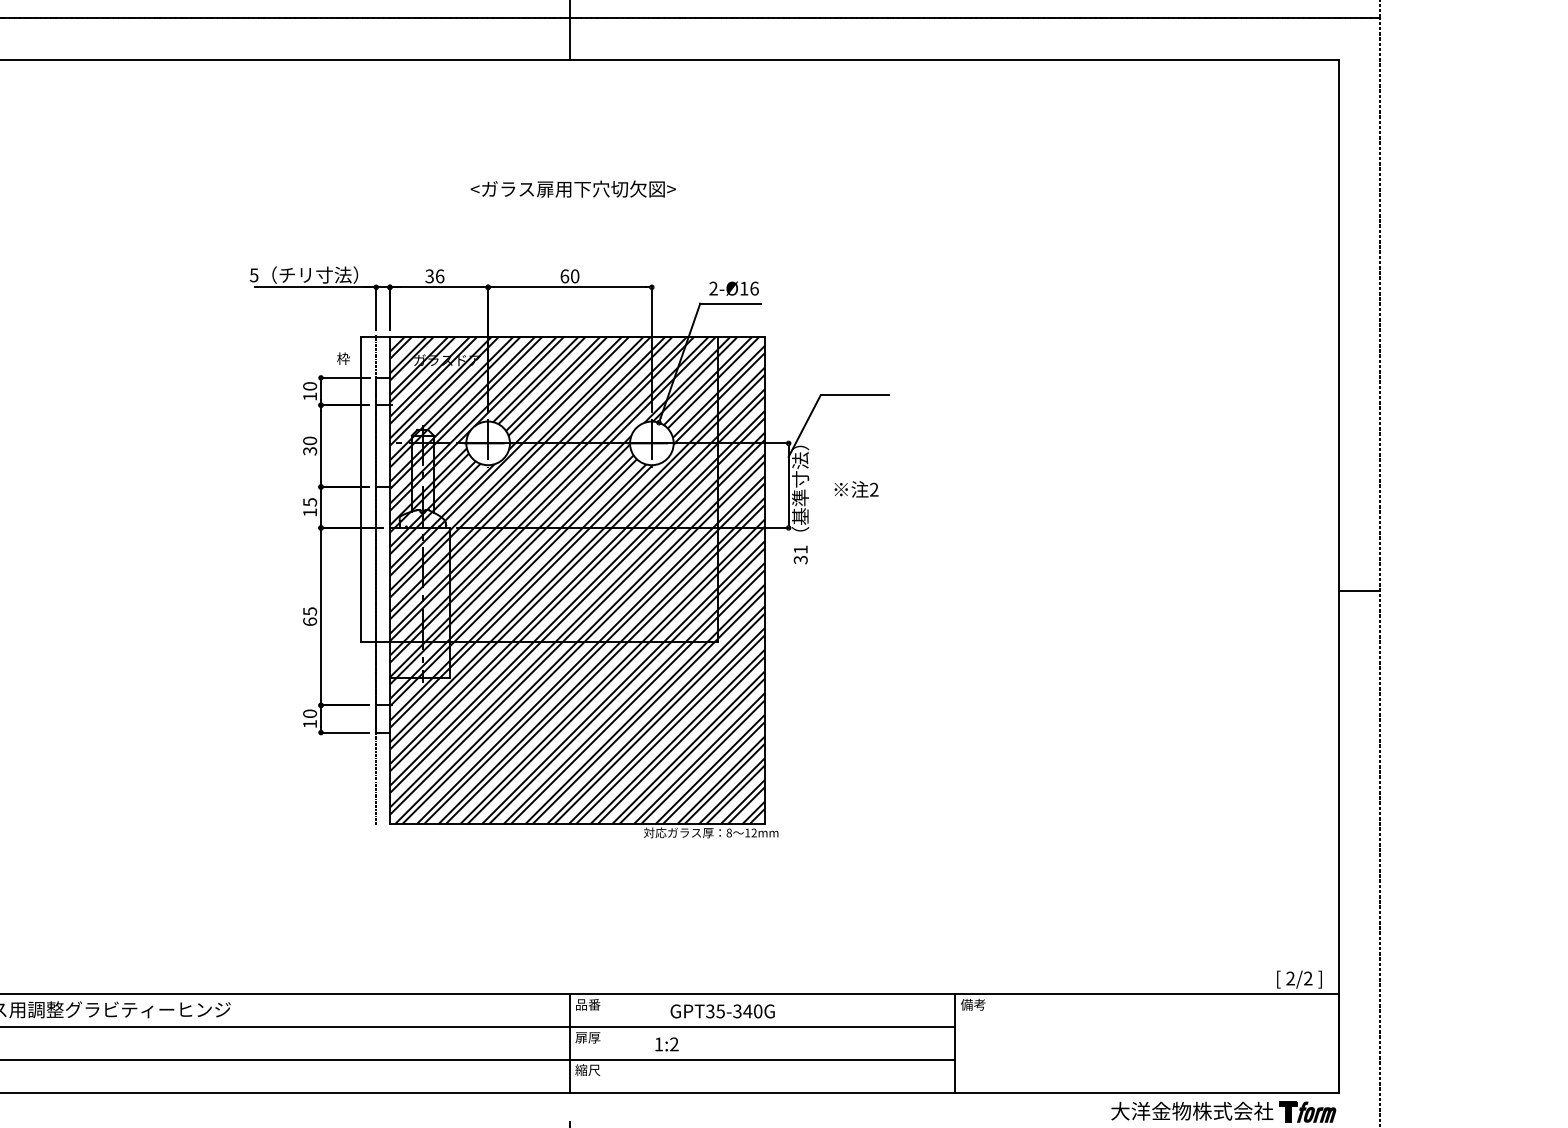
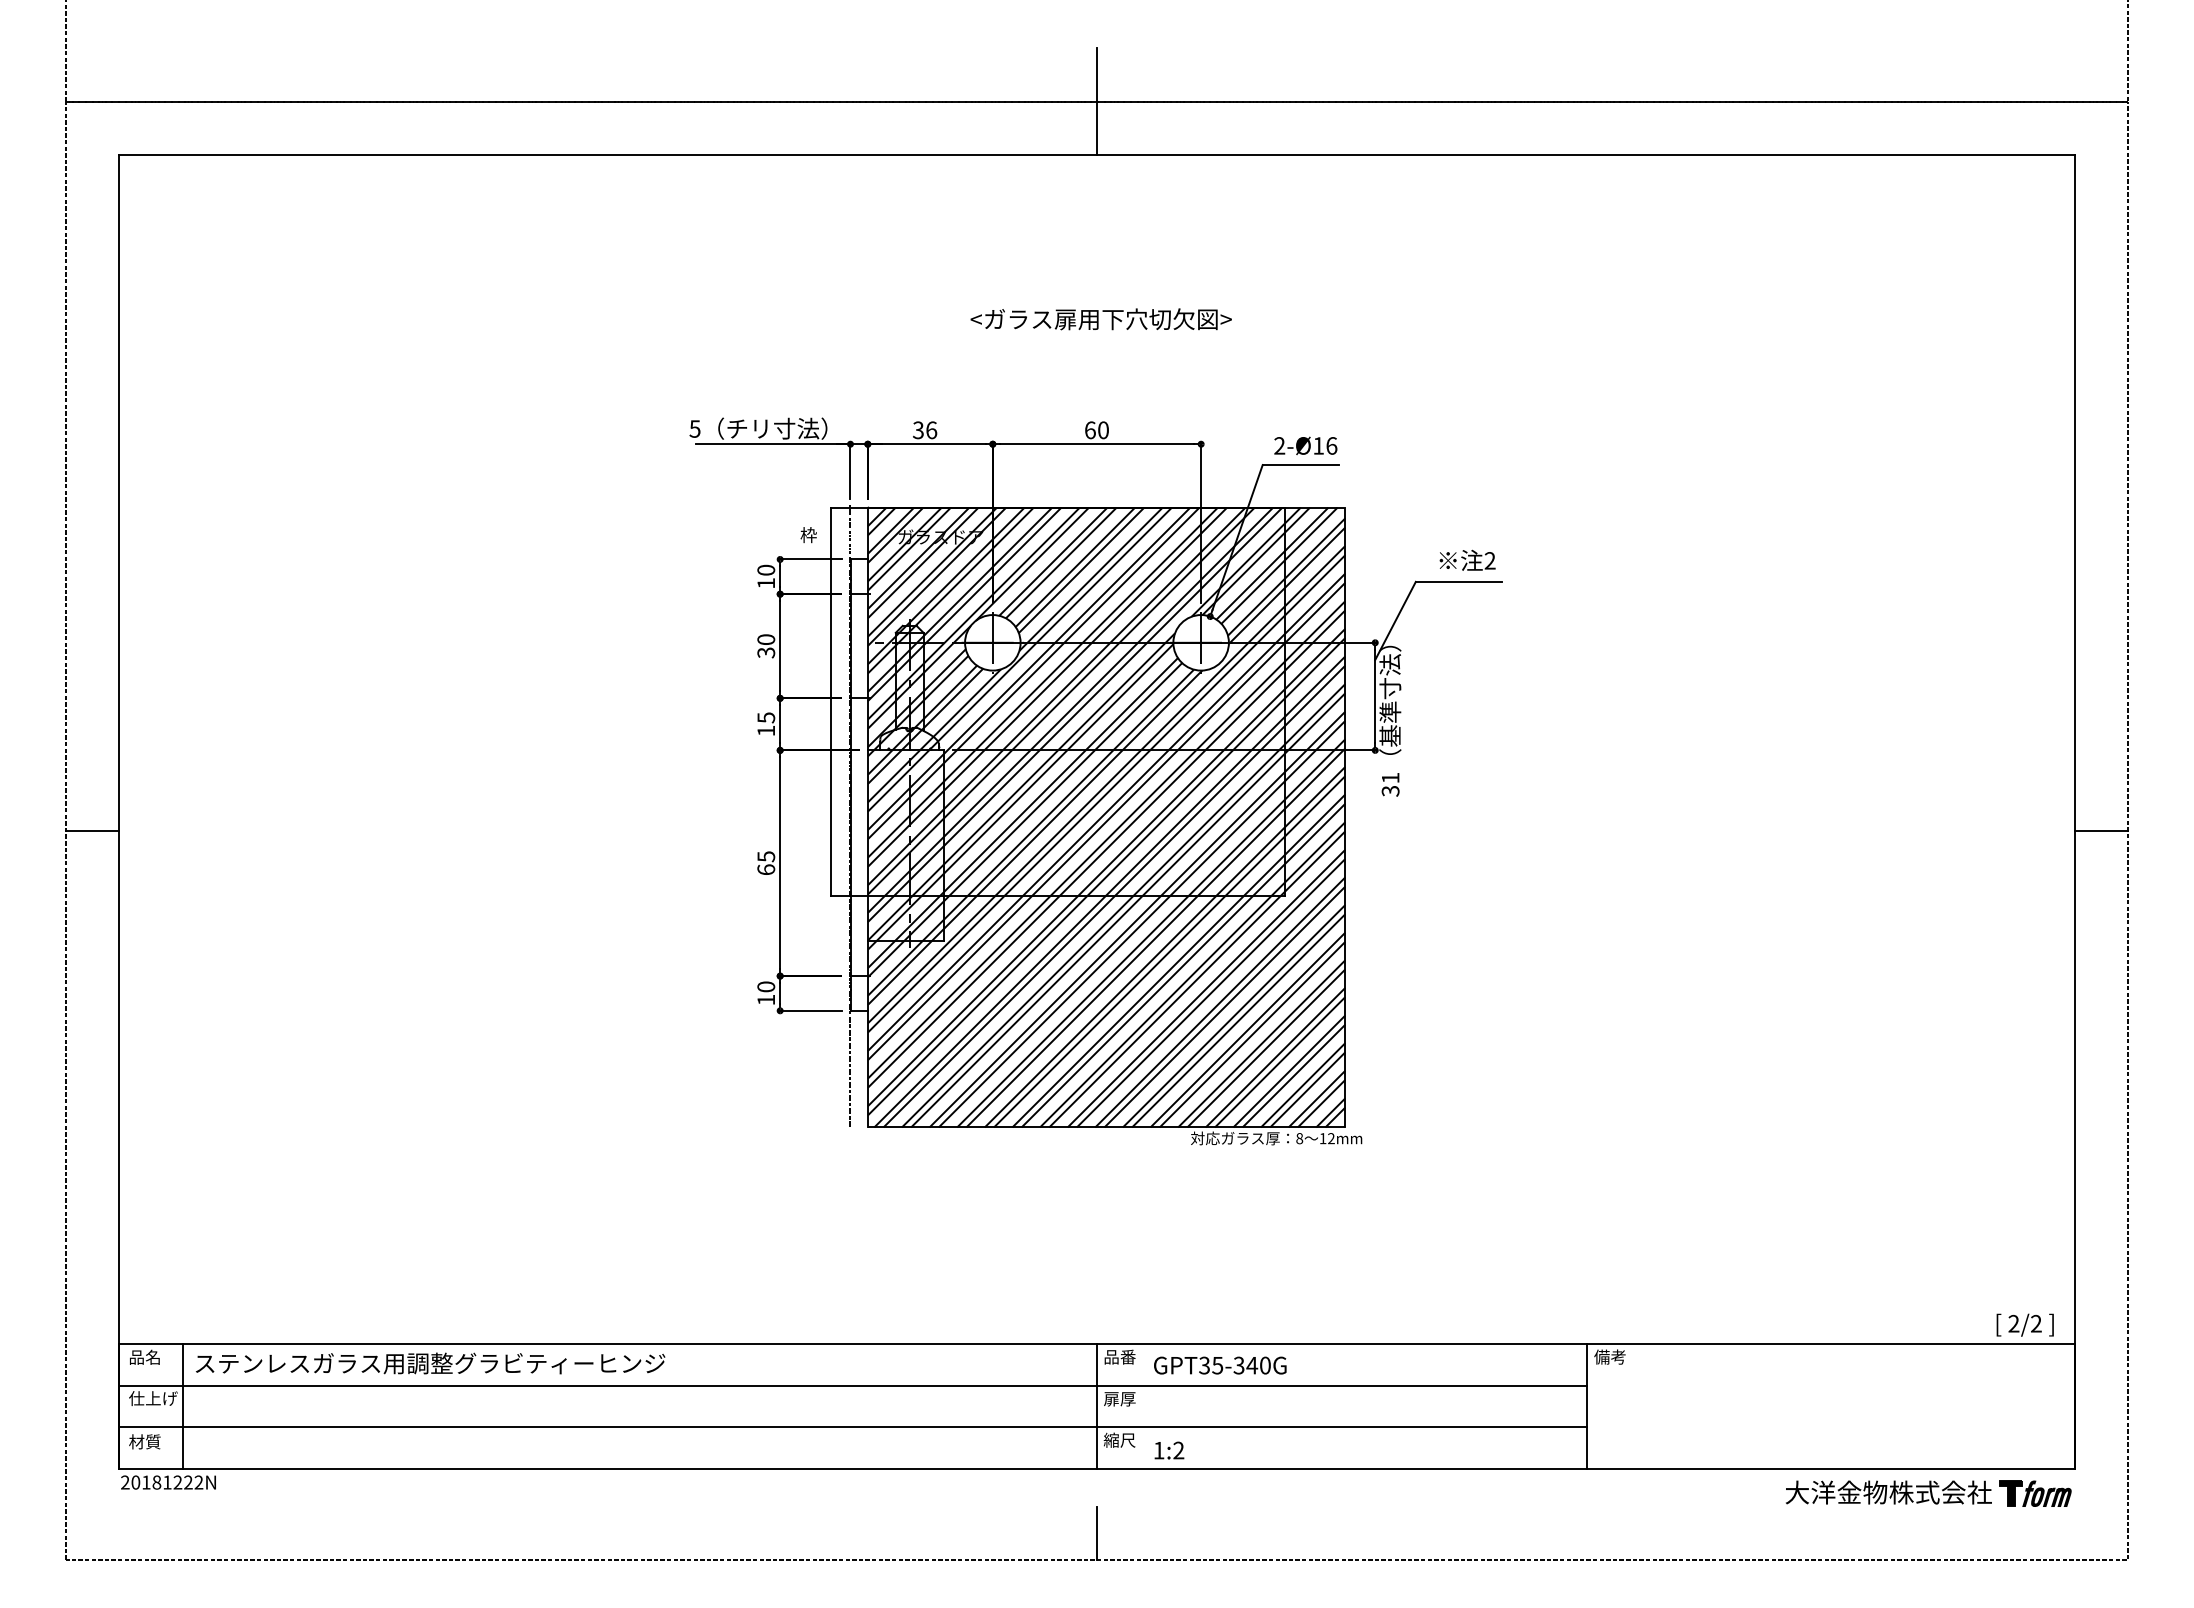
text: (856, 488) -> (1467, 559), moved
text: (722, 1011) -> (1220, 1365), moved
text: (667, 1044) -> (1169, 1450), moved

